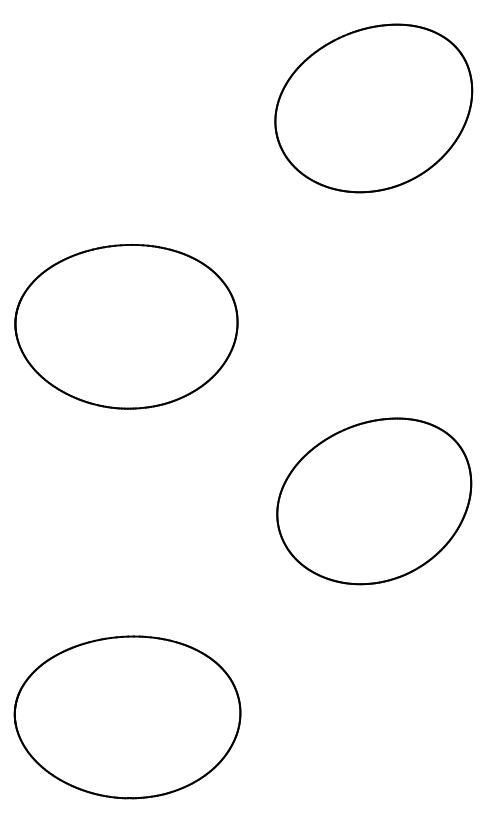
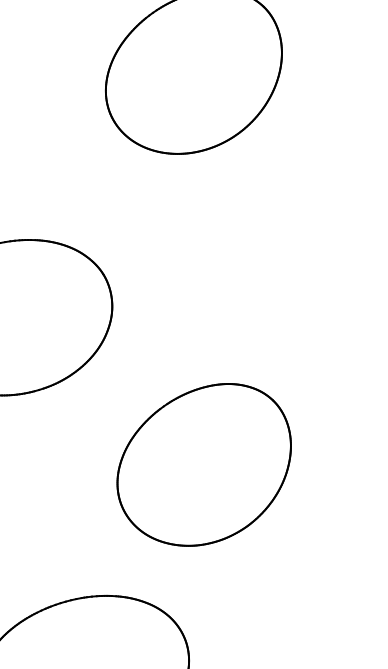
part: (374, 501) -> (204, 465), moved

